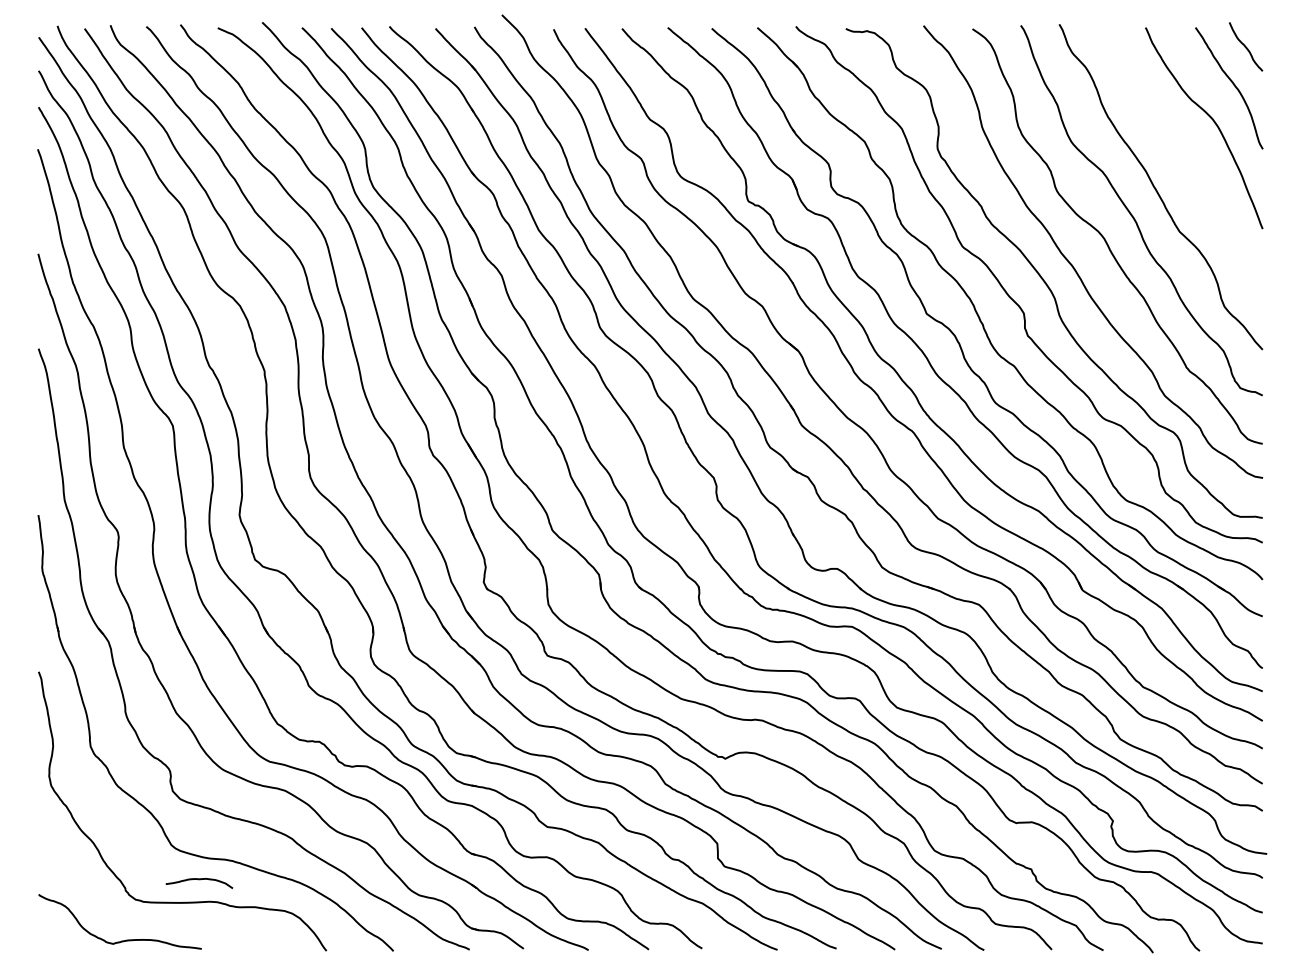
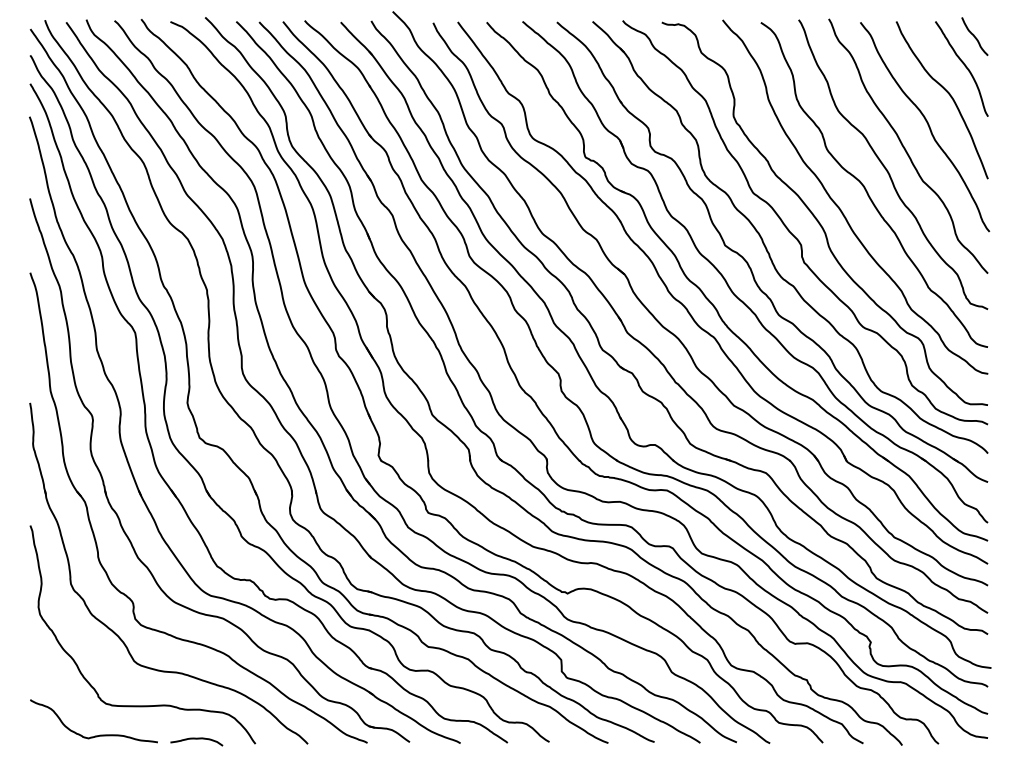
curve: (1186, 162) -> (928, 127), added
curve: (199, 880) -> (196, 739), moved

